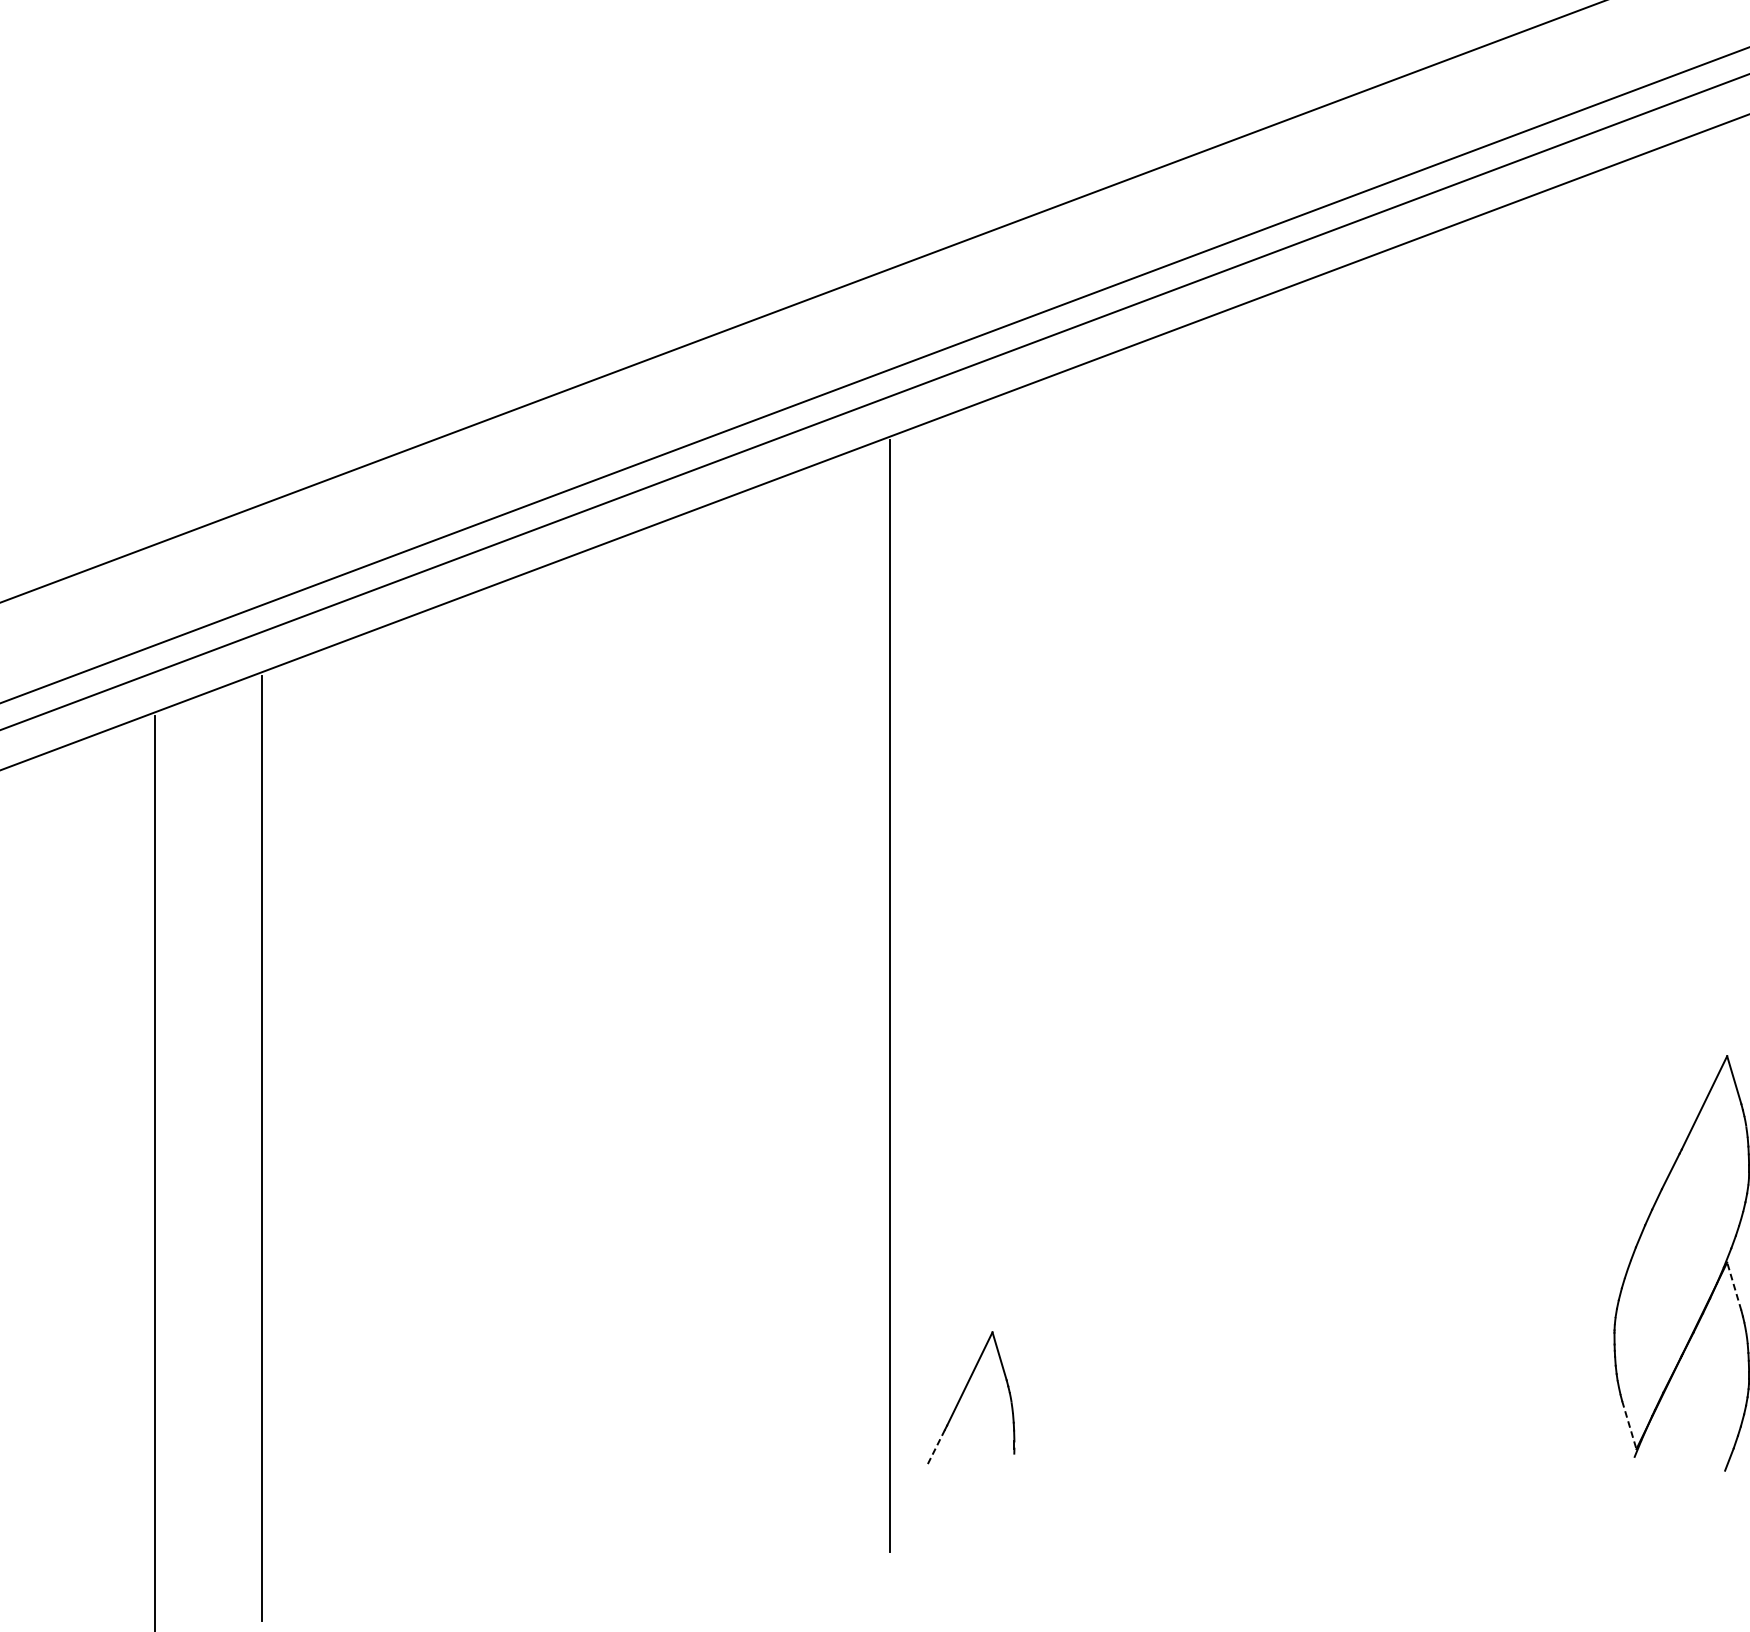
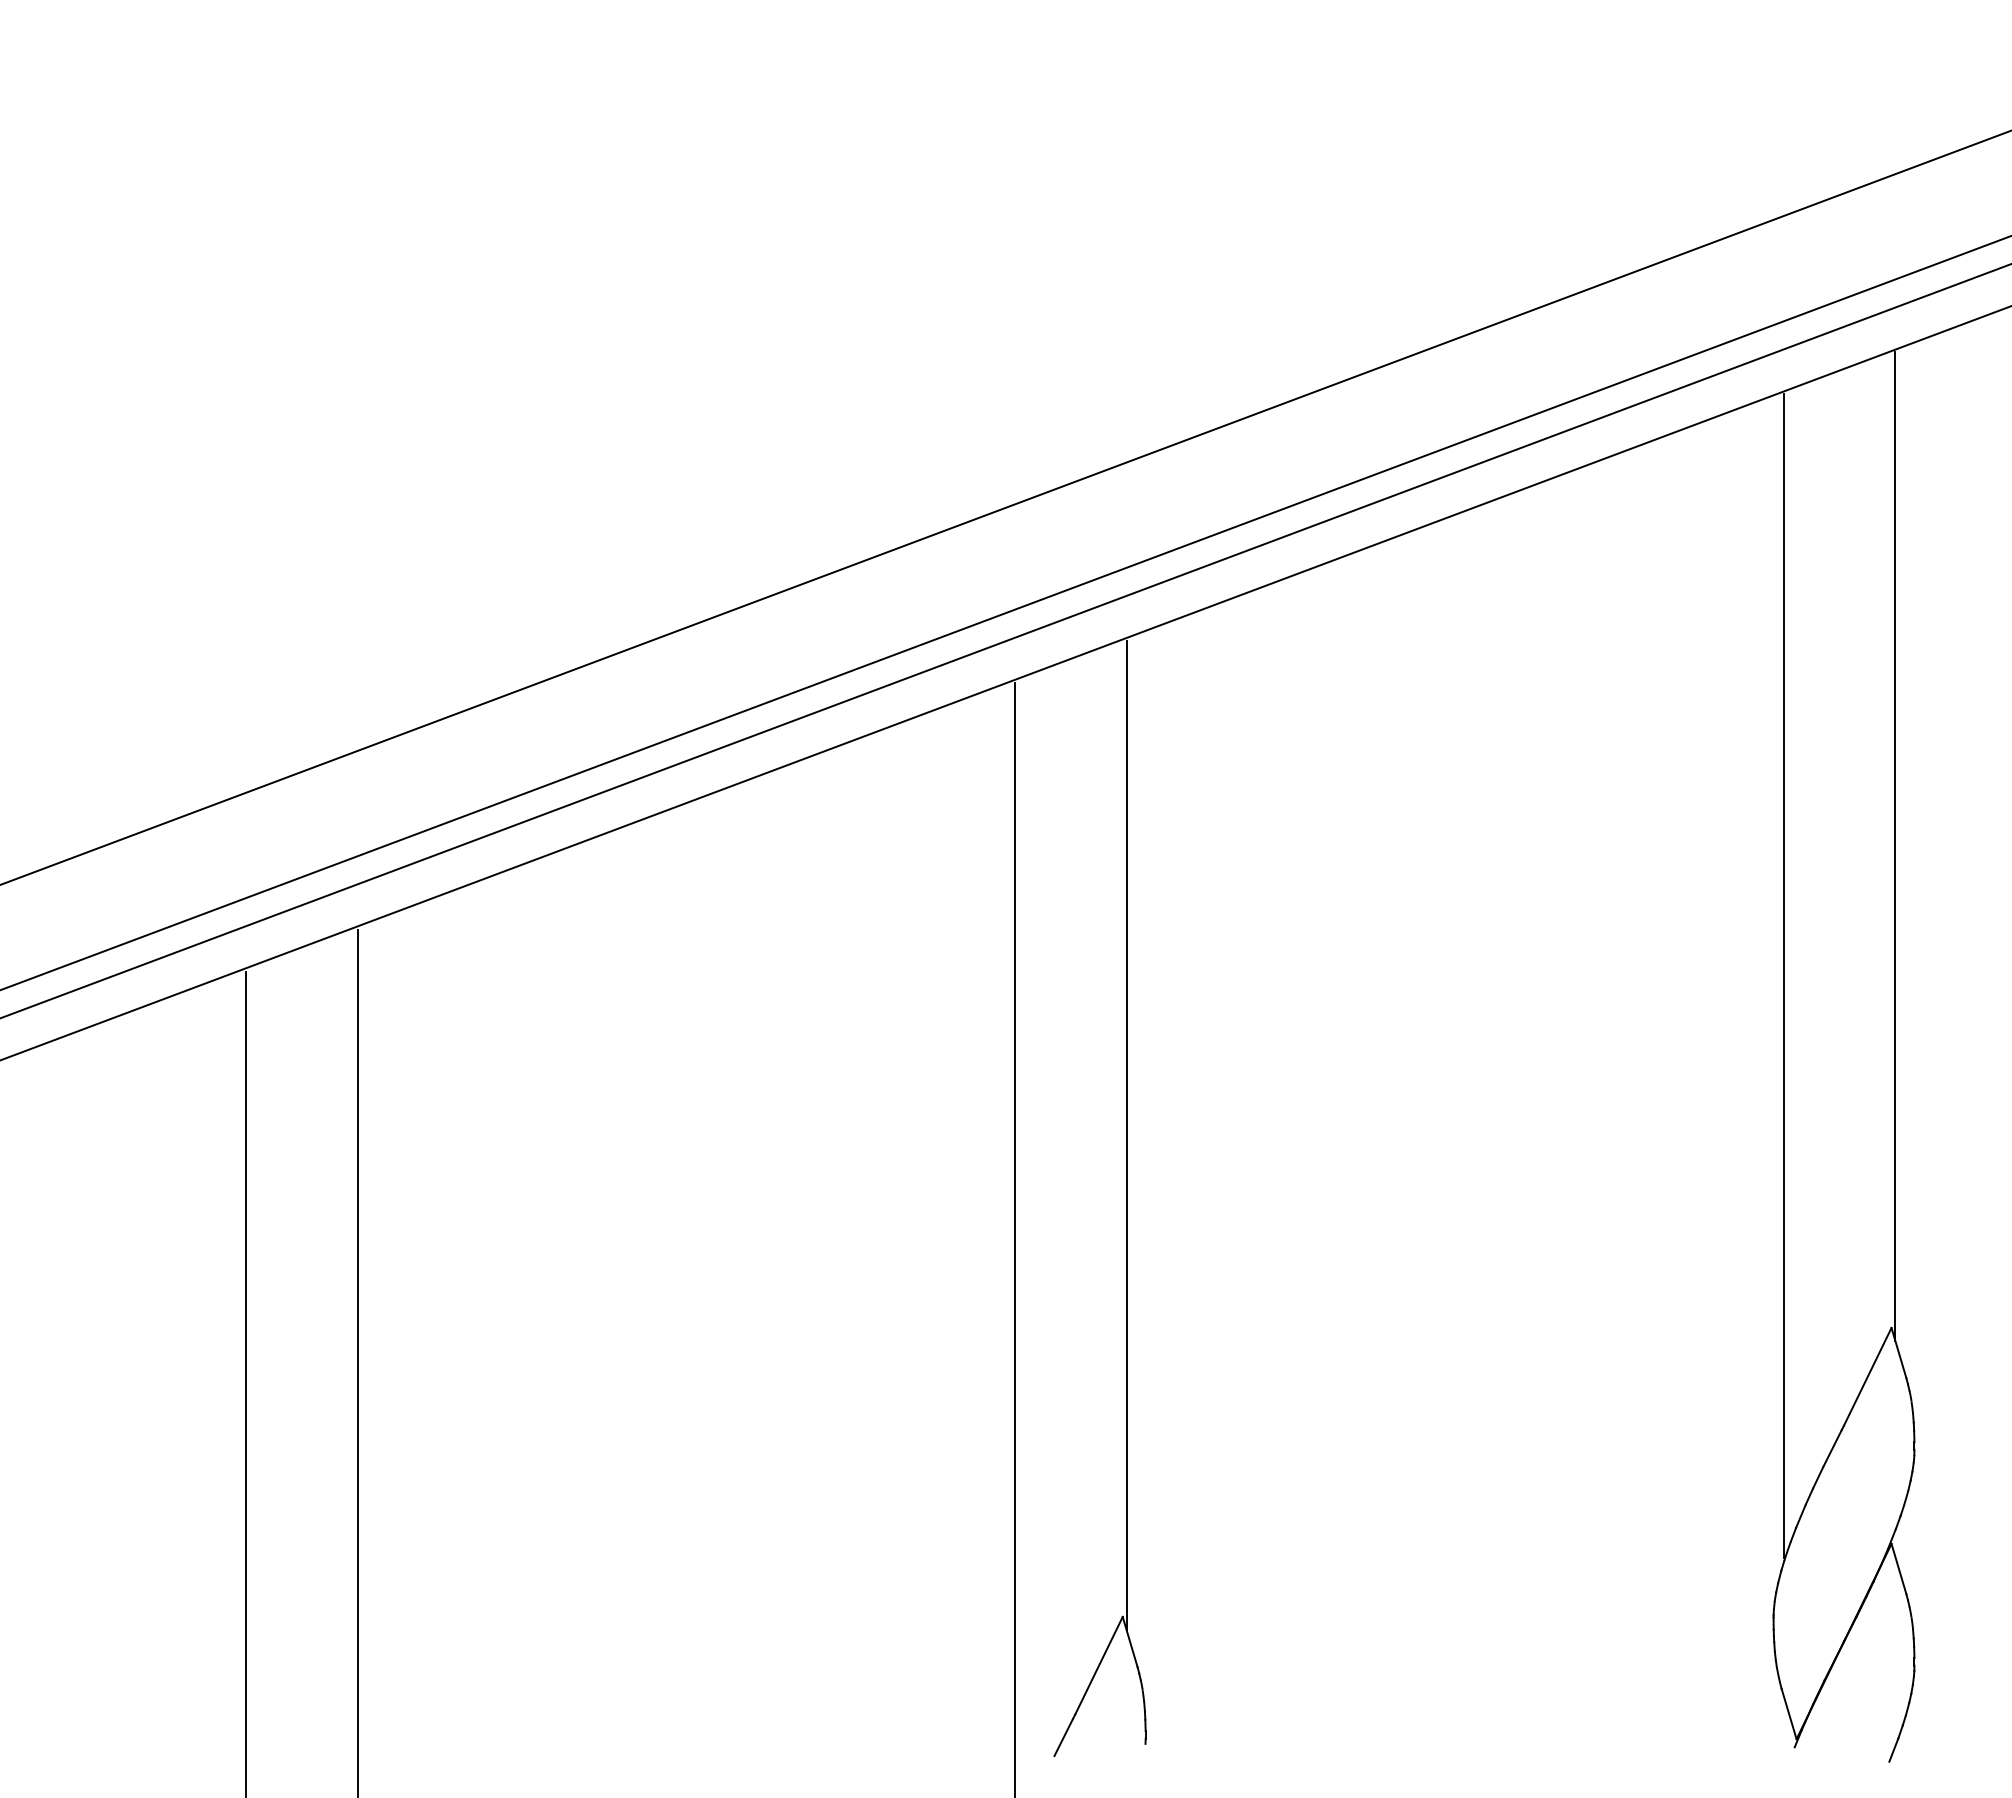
line: (1730, 596) -> (1895, 846), added
line: (1623, 719) -> (1783, 975), added
line: (996, 872) -> (1126, 1135), added
line: (1733, 1286) -> (1898, 1568), dashed -> solid
line: (1629, 1425) -> (1789, 1714), dashed -> solid
line: (935, 1447) -> (1063, 1737), dashed -> solid

